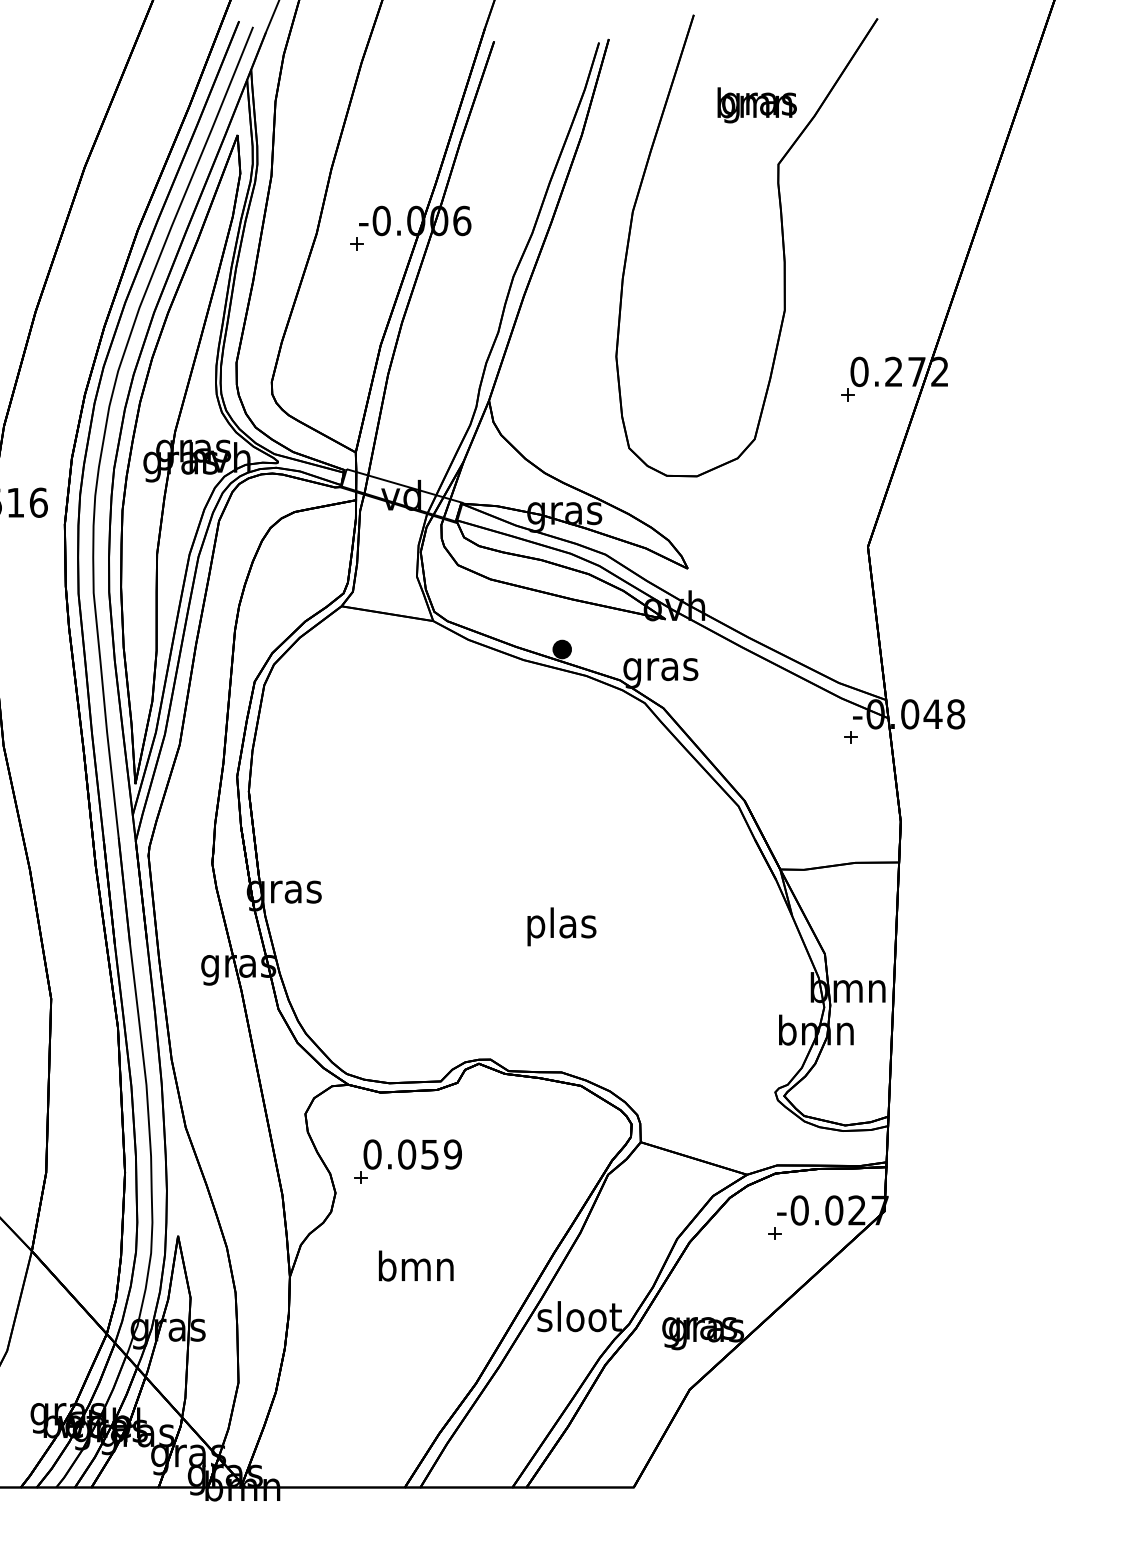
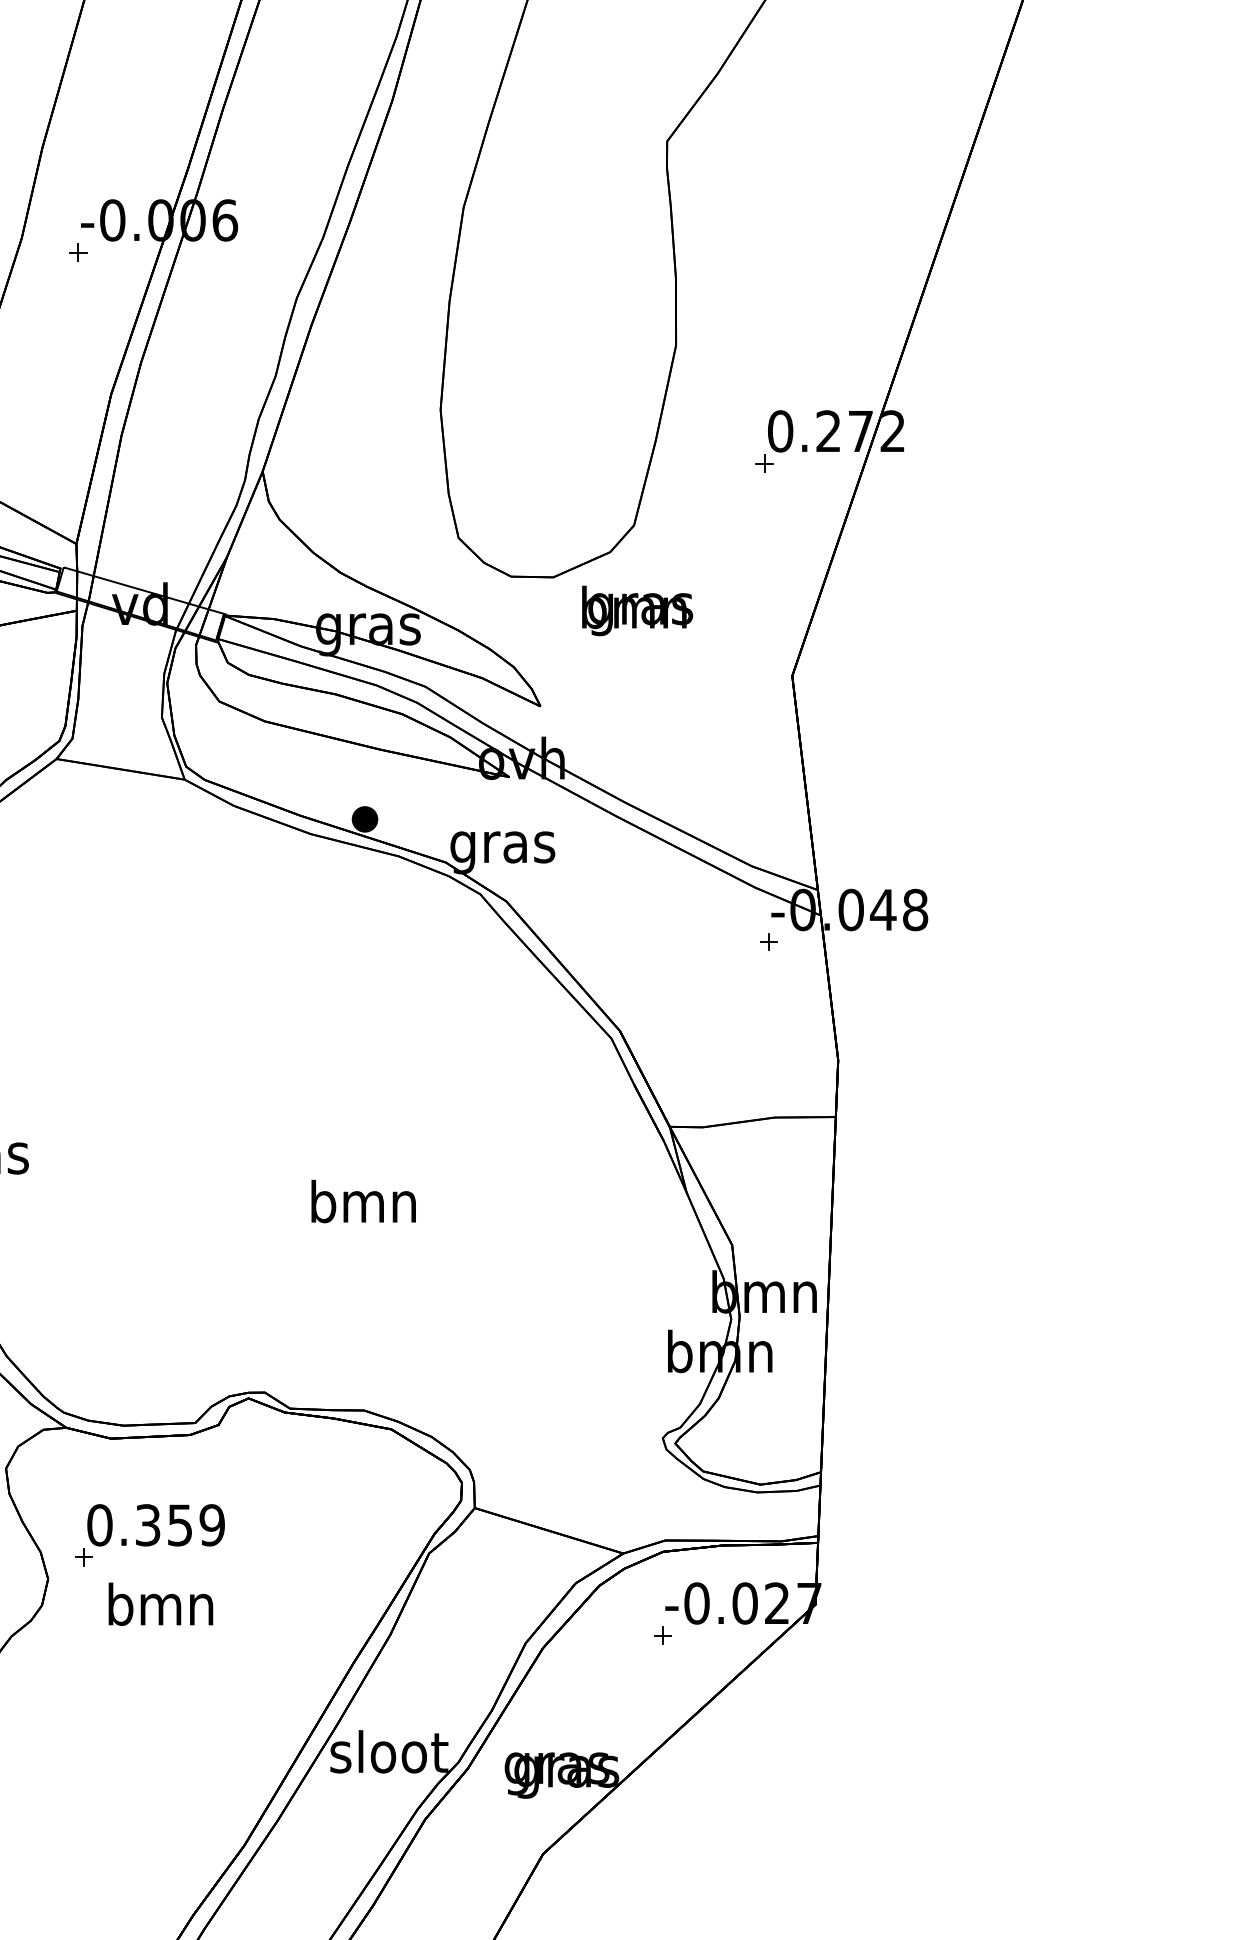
text: (756, 105) -> (636, 611), moved
text: (561, 926) -> (363, 1206), plas -> bmn
text: (407, 1154) -> (148, 1525), 0.059 -> 0.359
text: (416, 1265) -> (161, 1603), moved

